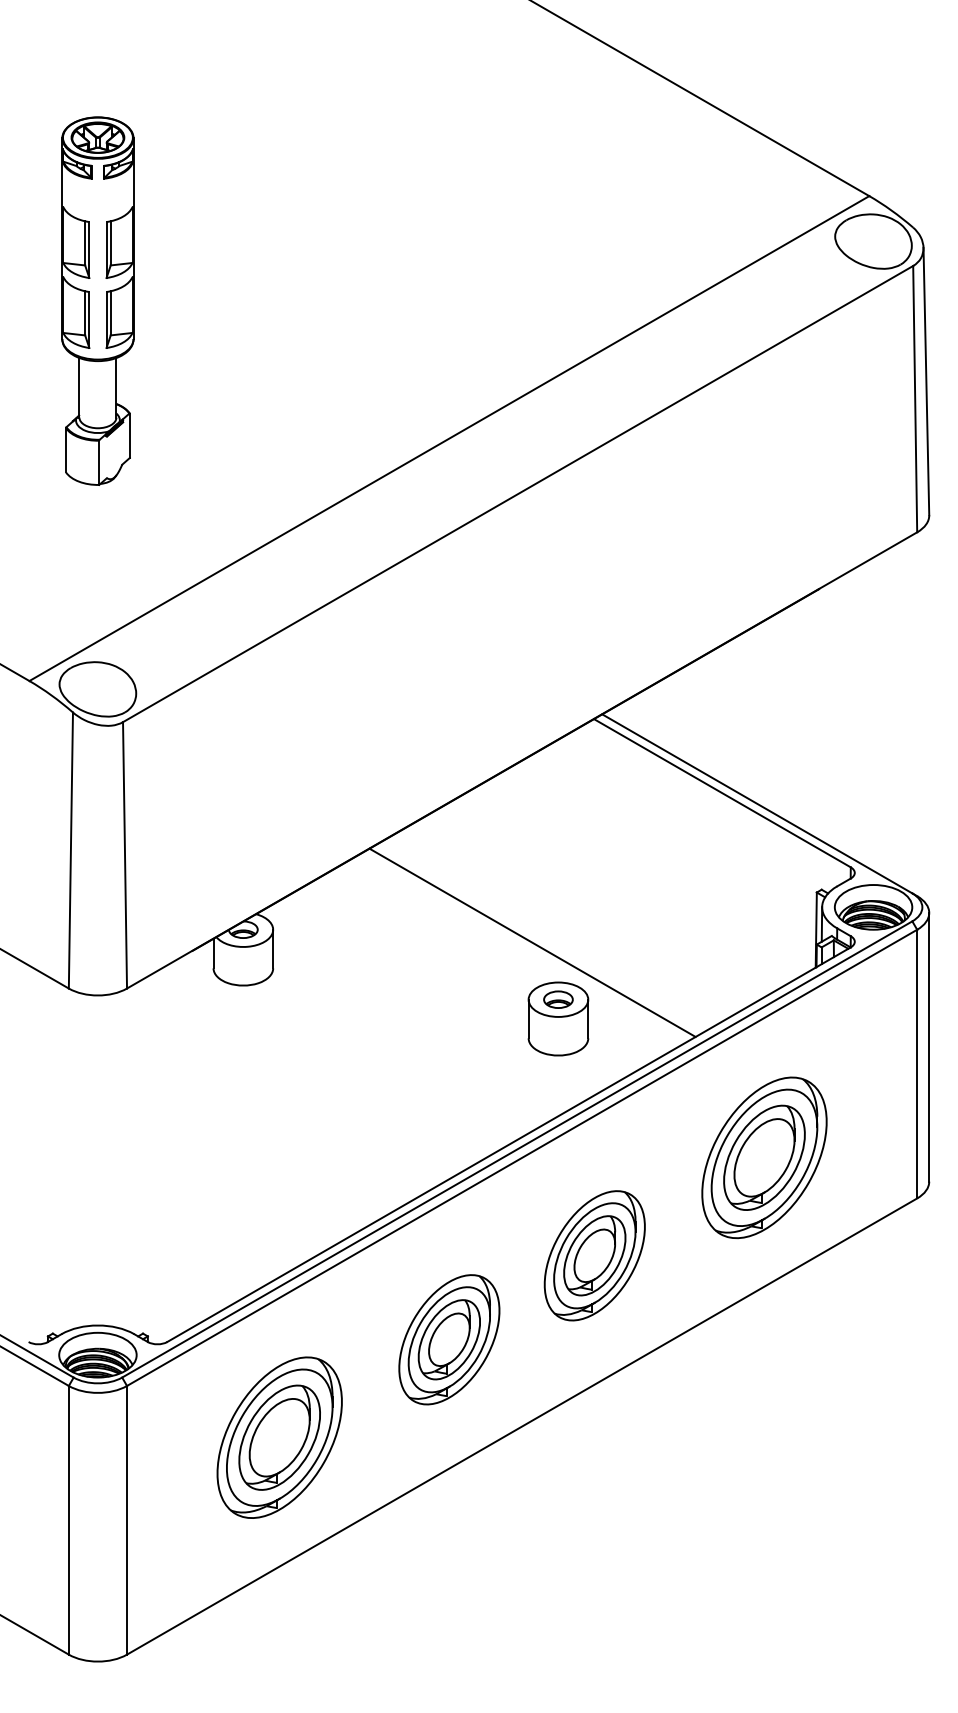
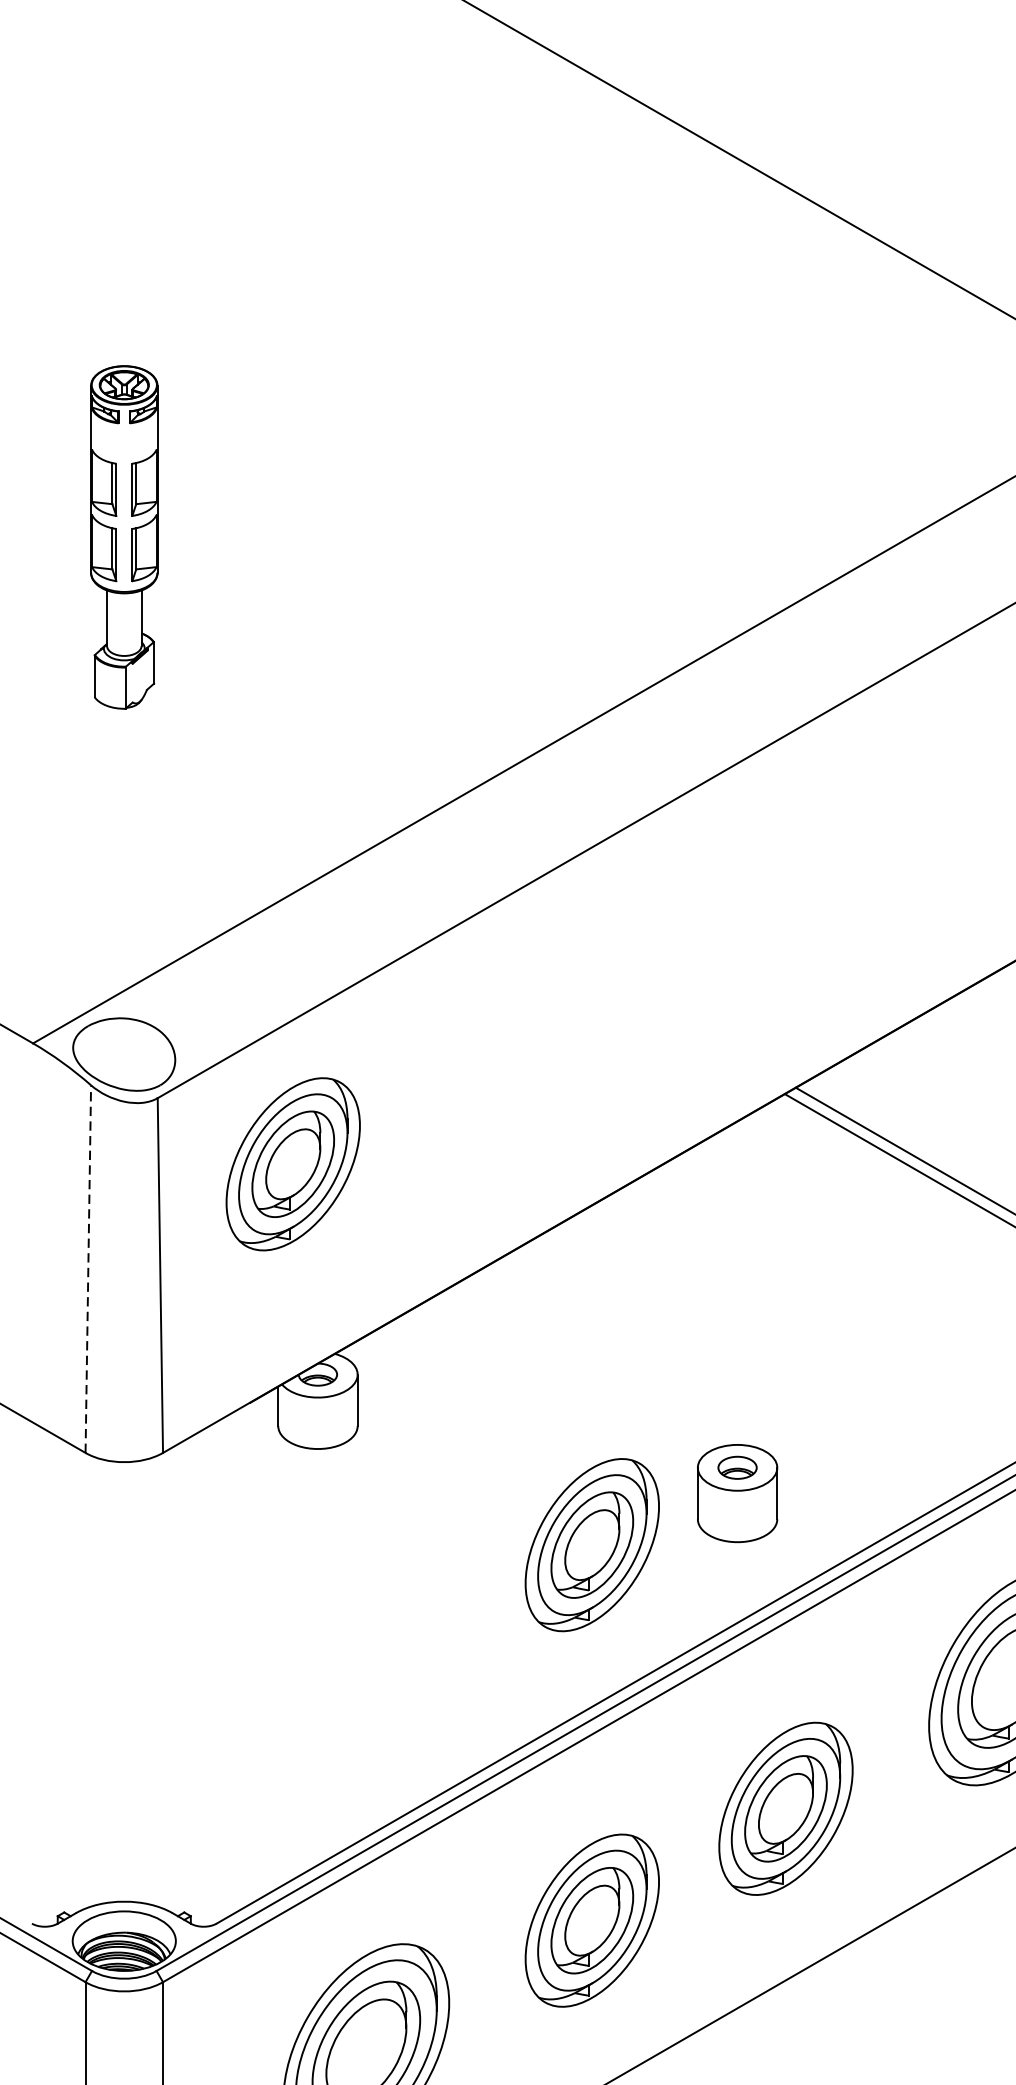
part: (97, 300) -> (123, 536), size x0.7
part: (224, 771) -> (292, 1163), added
line: (70, 850) -> (87, 1269), solid -> dashed
line: (532, 942) -> (703, 1391), removed
part: (449, 1057) -> (592, 1544), added

